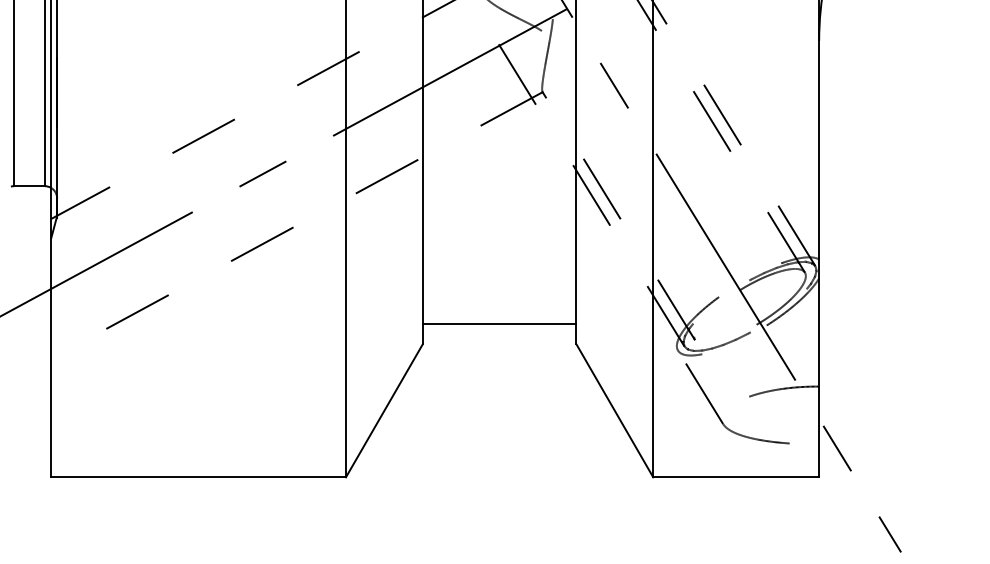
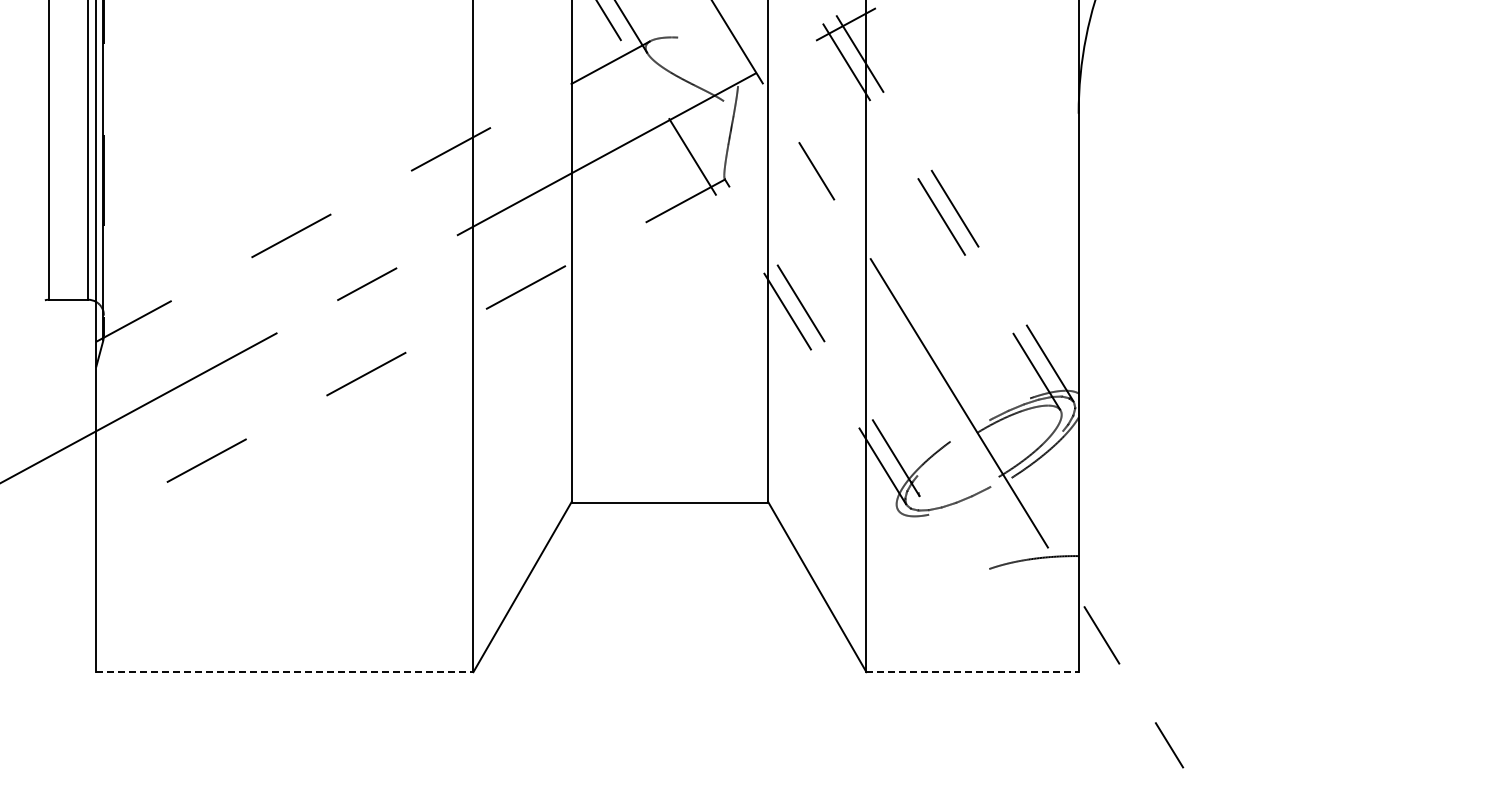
line: (499, 323) -> (669, 502), moved
part: (718, 414) -> (949, 591), removed
line: (198, 477) -> (284, 672), solid -> dashed
line: (736, 477) -> (973, 672), solid -> dashed

